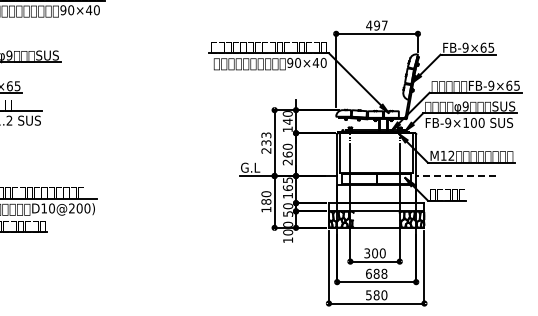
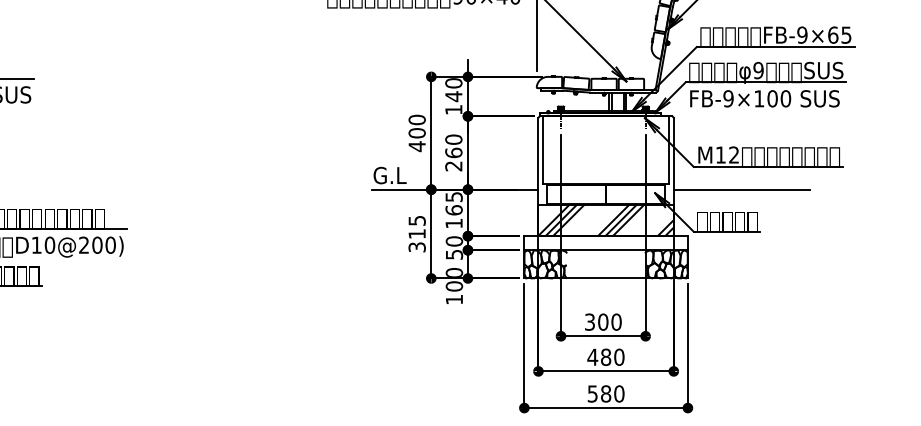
text: (266, 143) -> (417, 133), 233 -> 400
line: (456, 176) -> (742, 190), dashed -> solid
hatch: (376, 193) -> (605, 219), added
text: (266, 201) -> (417, 233), 180 -> 315
text: (376, 273) -> (605, 356), 688 -> 480

